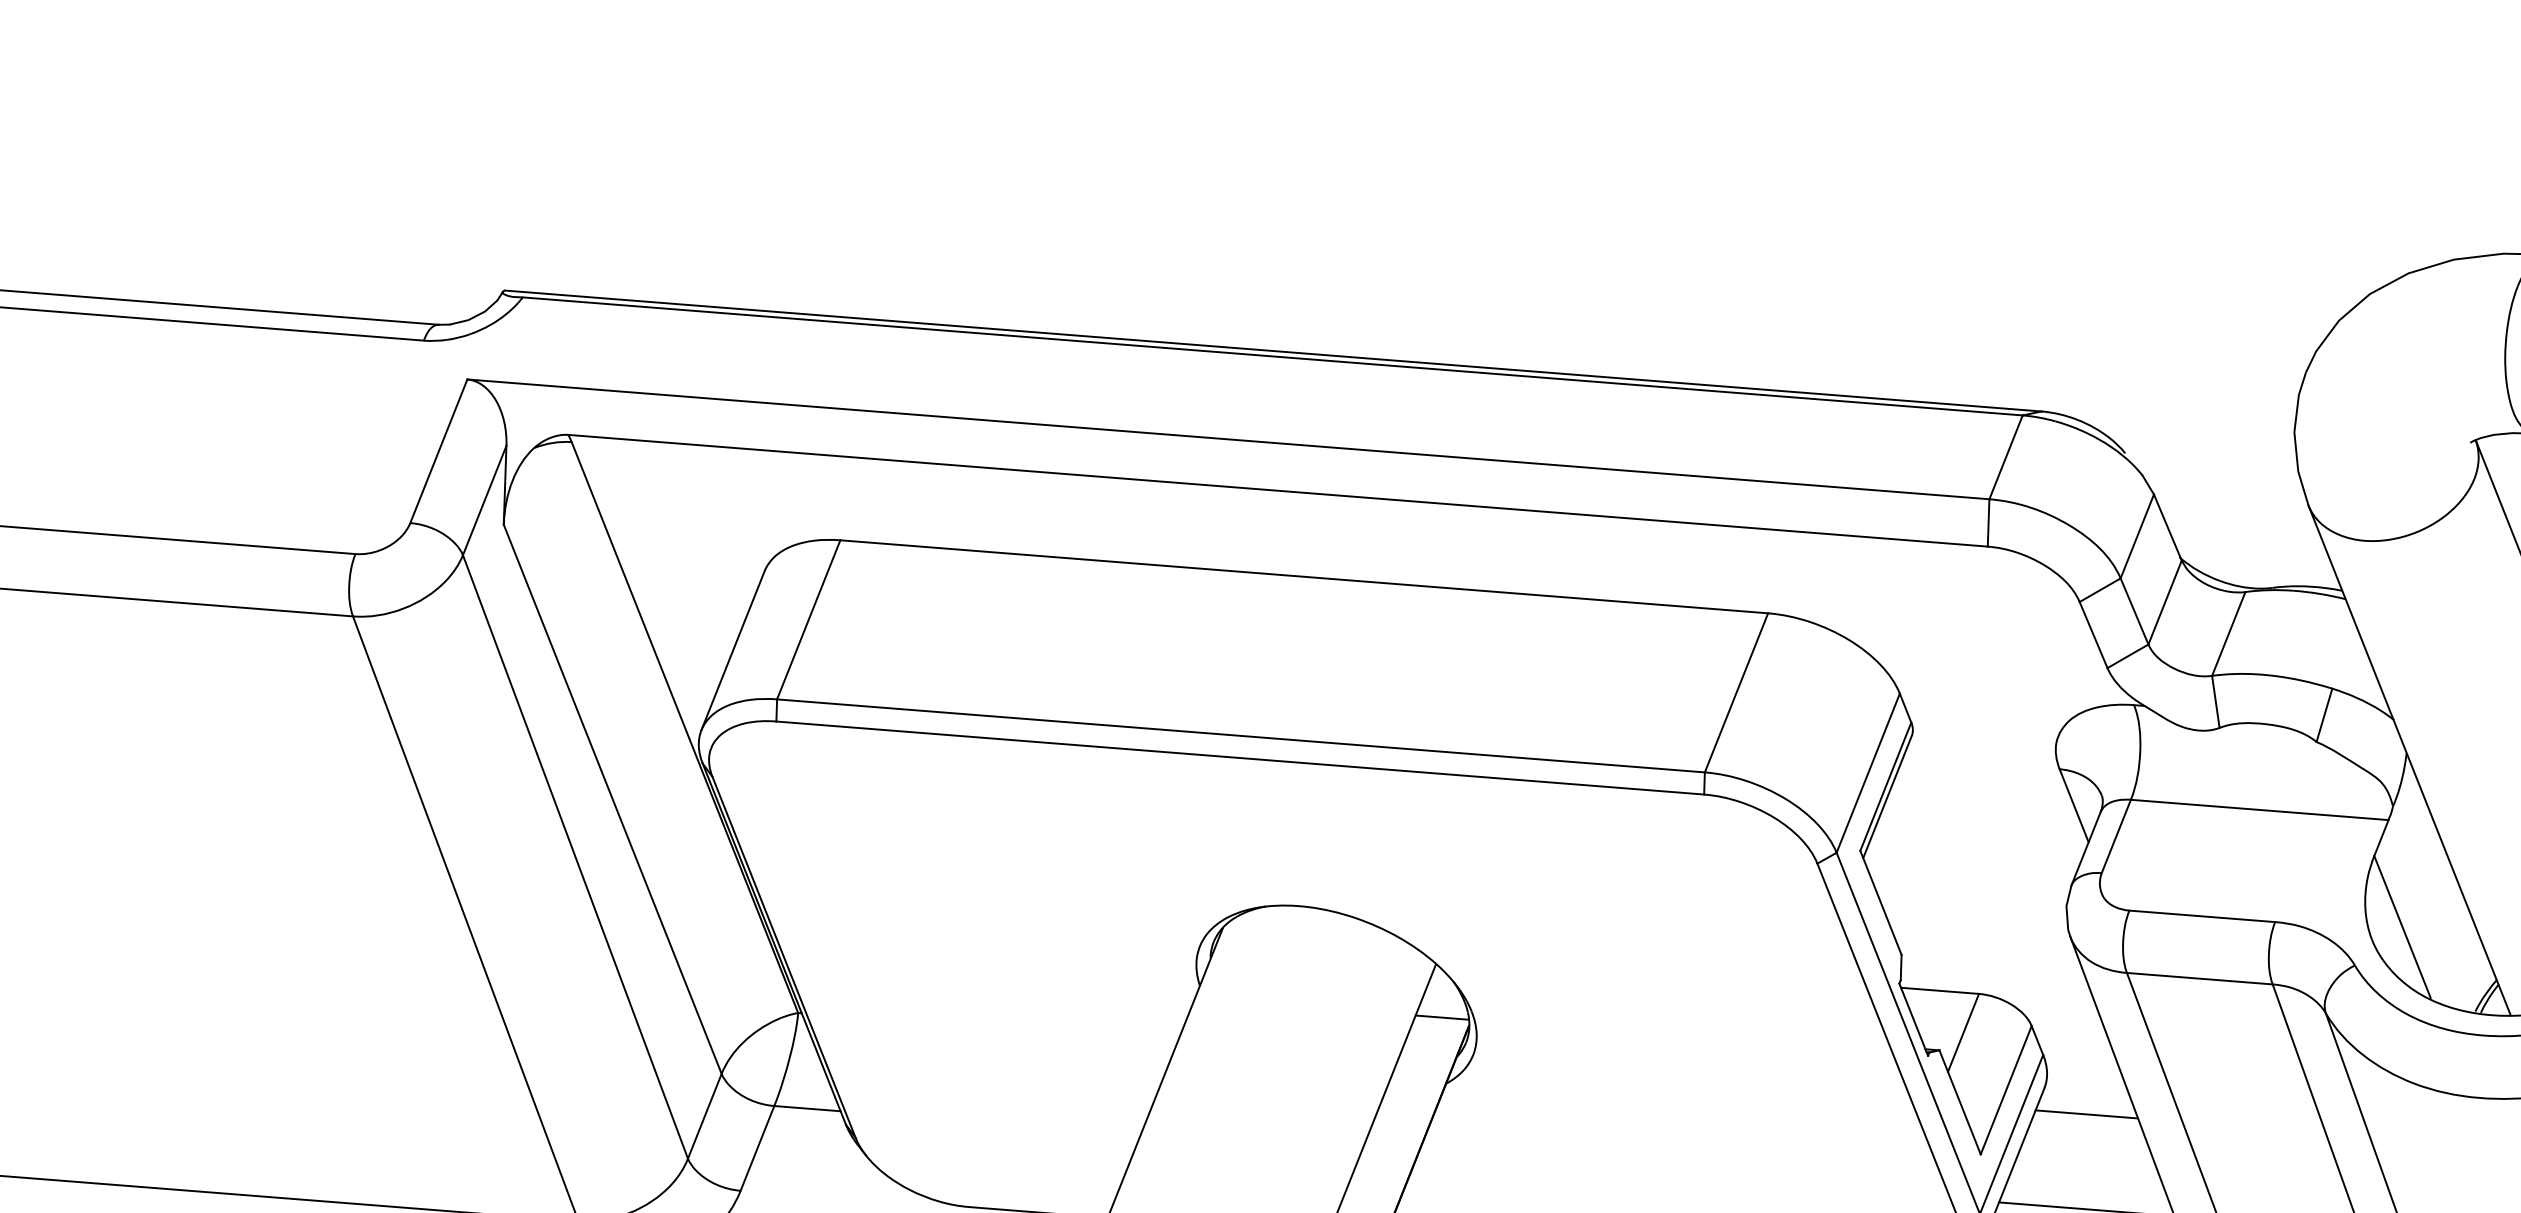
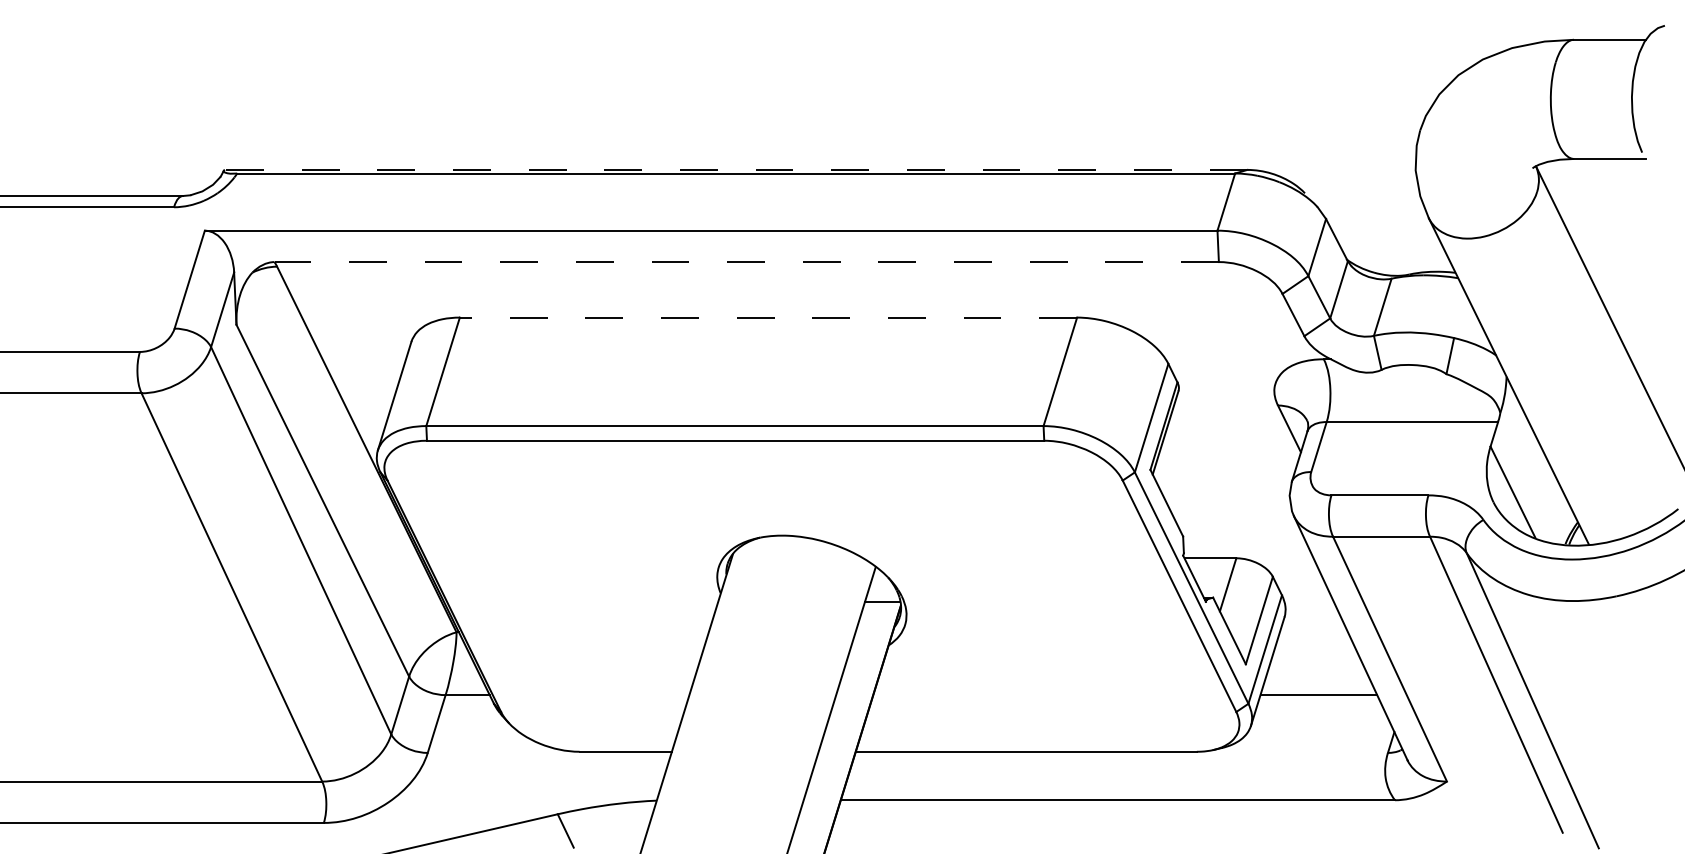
line: (1272, 350) -> (735, 169), solid -> dashed
line: (1277, 491) -> (746, 262), solid -> dashed
line: (1304, 576) -> (768, 317), solid -> dashed
line: (2086, 1114) -> (1313, 632), removed

